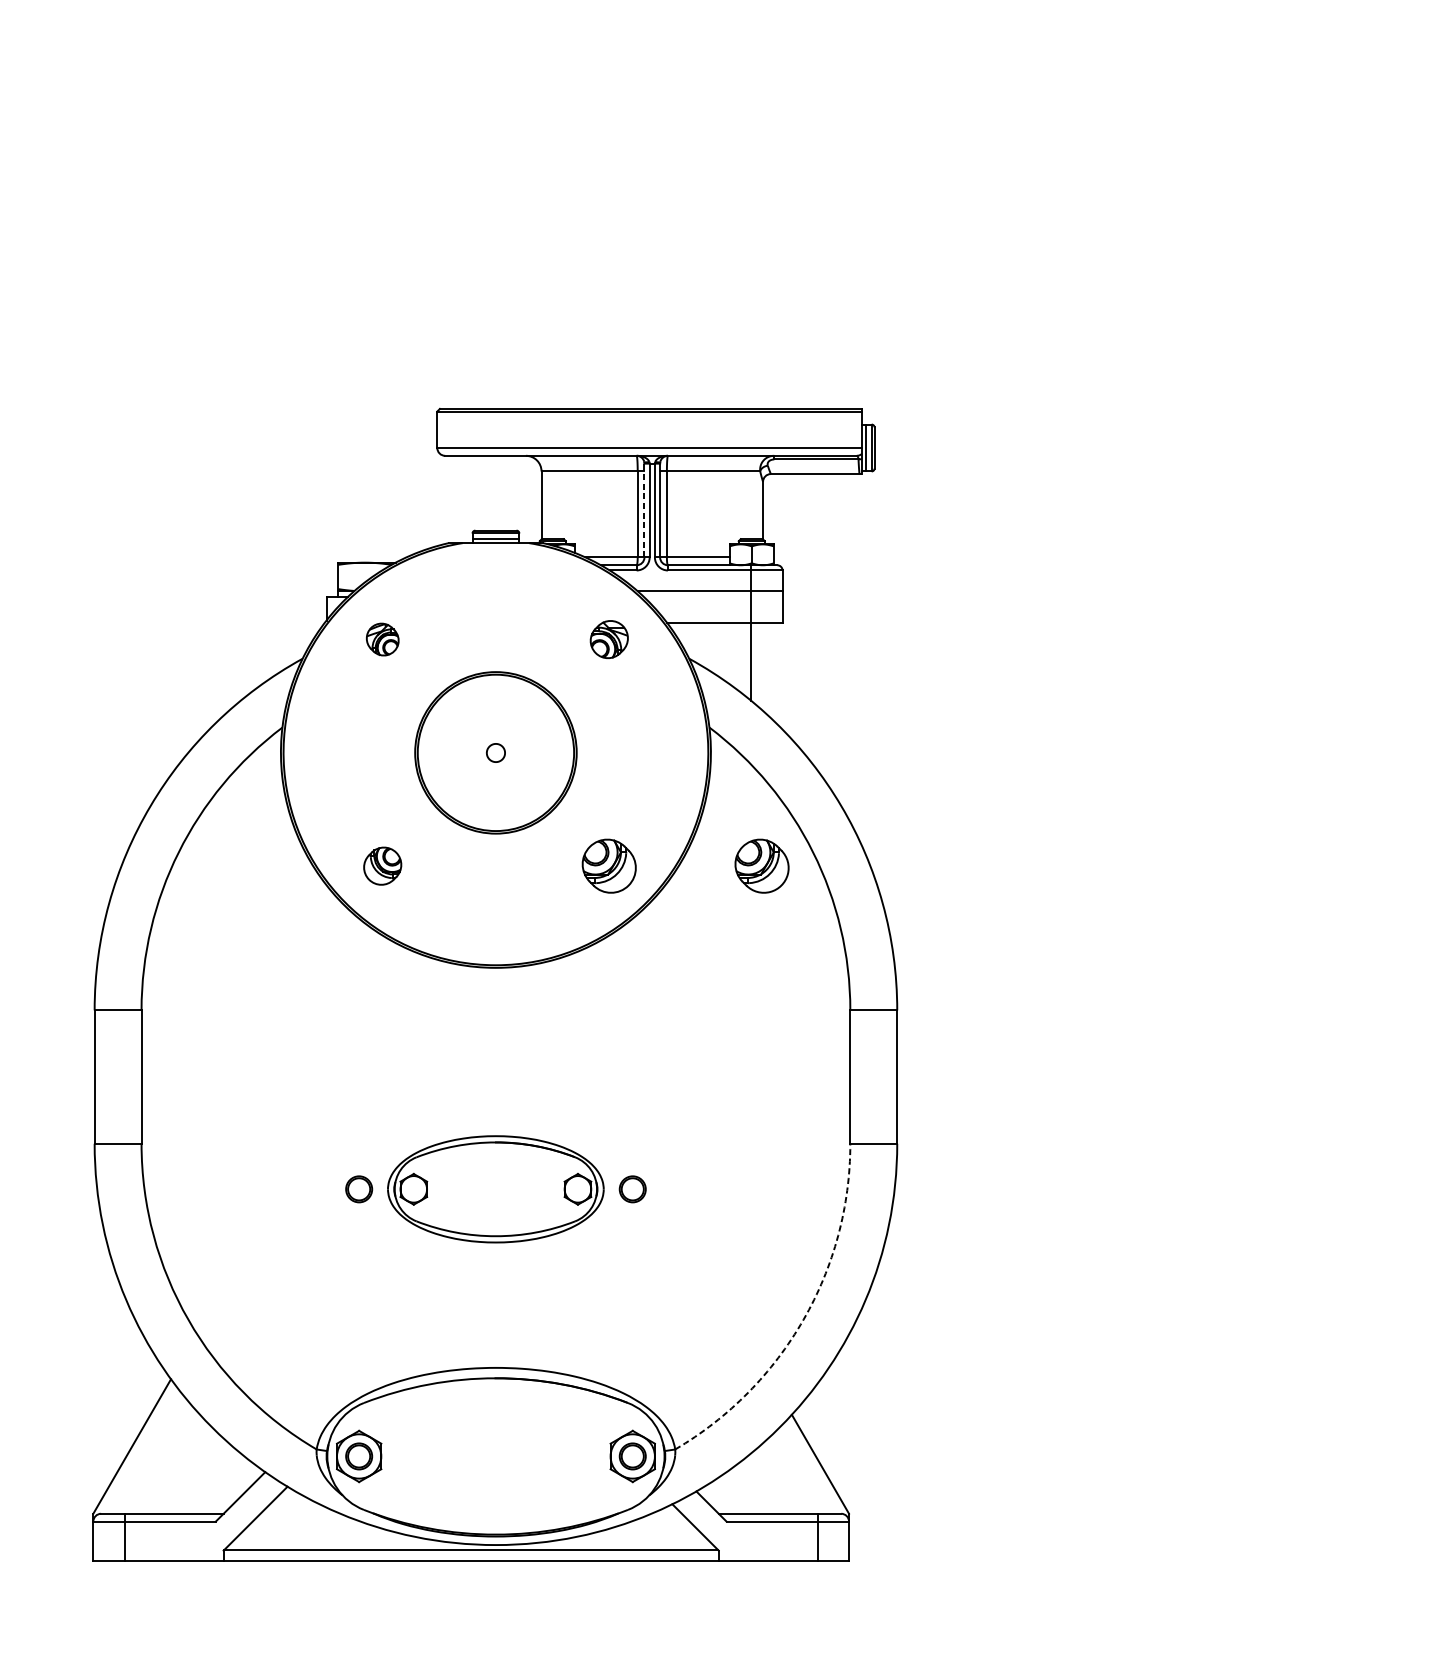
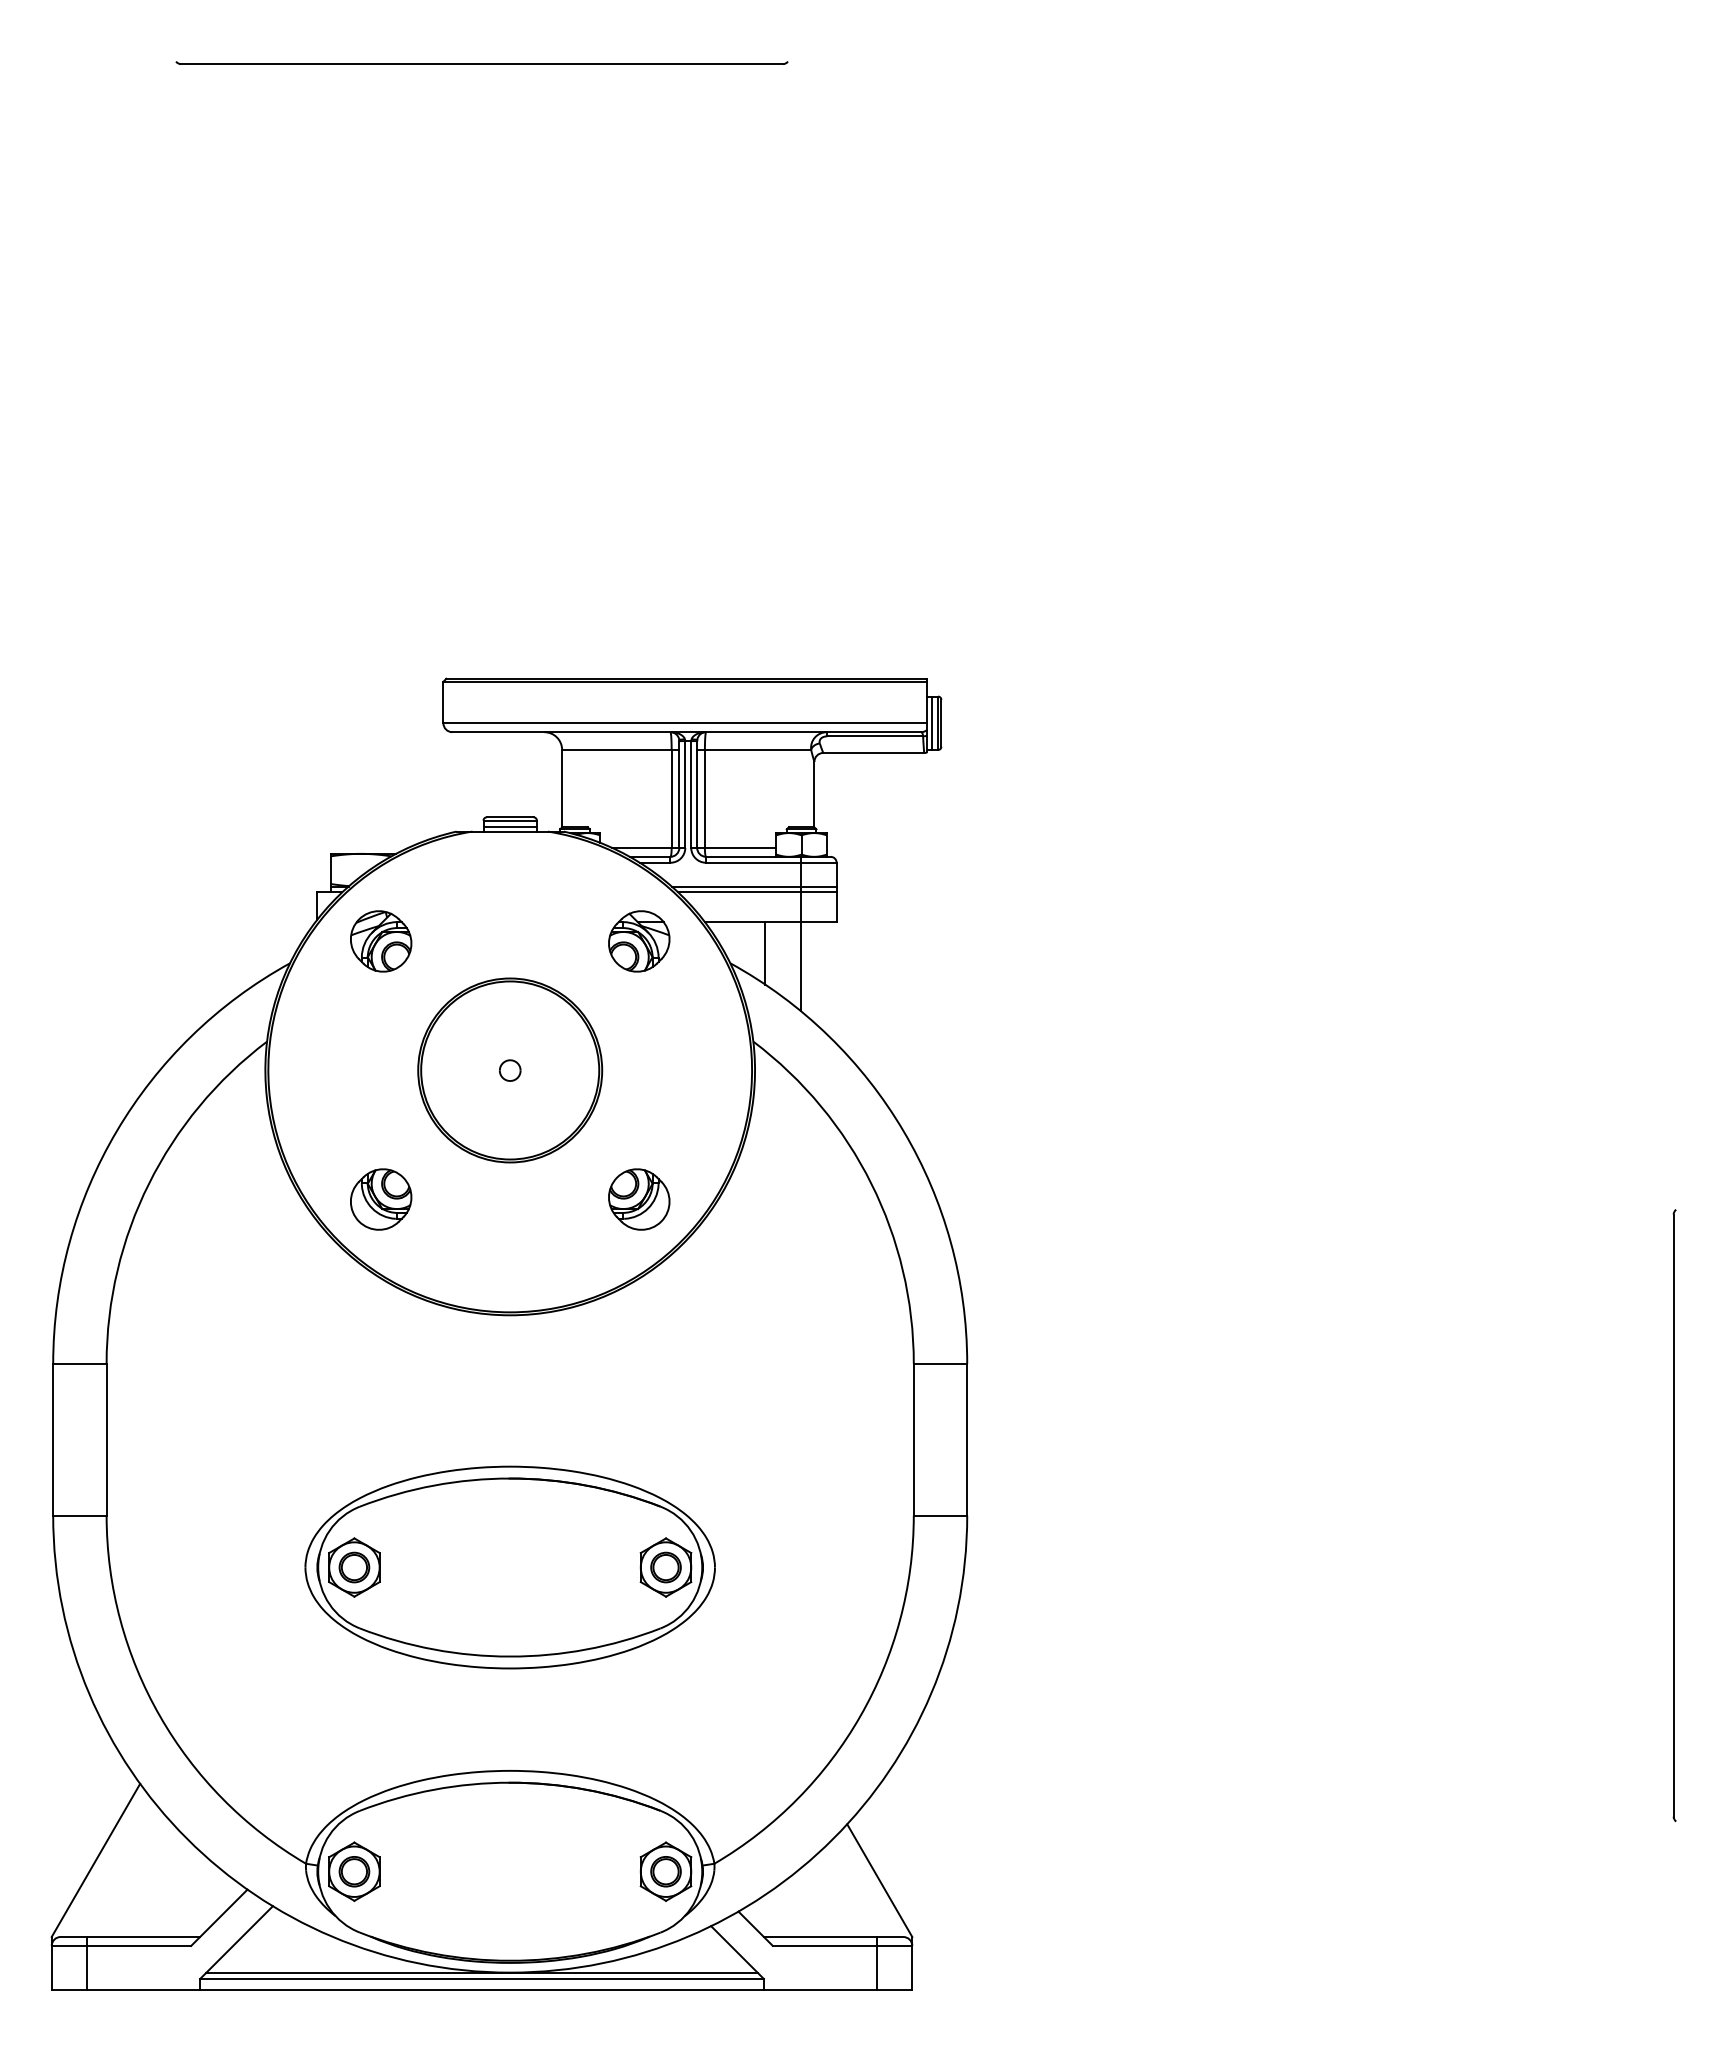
line: (644, 510) -> (679, 794), dashed -> solid
line: (713, 596) -> (757, 892), added
part: (382, 639) -> (381, 941), size x1.67
part: (609, 639) -> (639, 941), size x1.43
line: (720, 650) -> (765, 953), added
part: (382, 866) -> (381, 1199), size x1.43
part: (762, 866) -> (813, 1199), removed
part: (495, 1189) -> (509, 1567), size x1.67
arc: (803, 1320) -> (860, 1716), dashed -> solid
line: (470, 1544) -> (481, 1972), added

